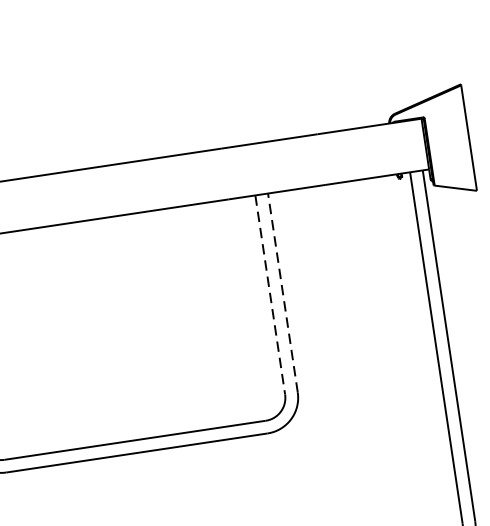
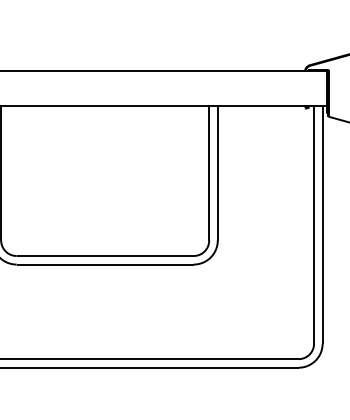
line: (282, 292) -> (217, 172), dashed -> solid
line: (270, 295) -> (209, 173), dashed -> solid

